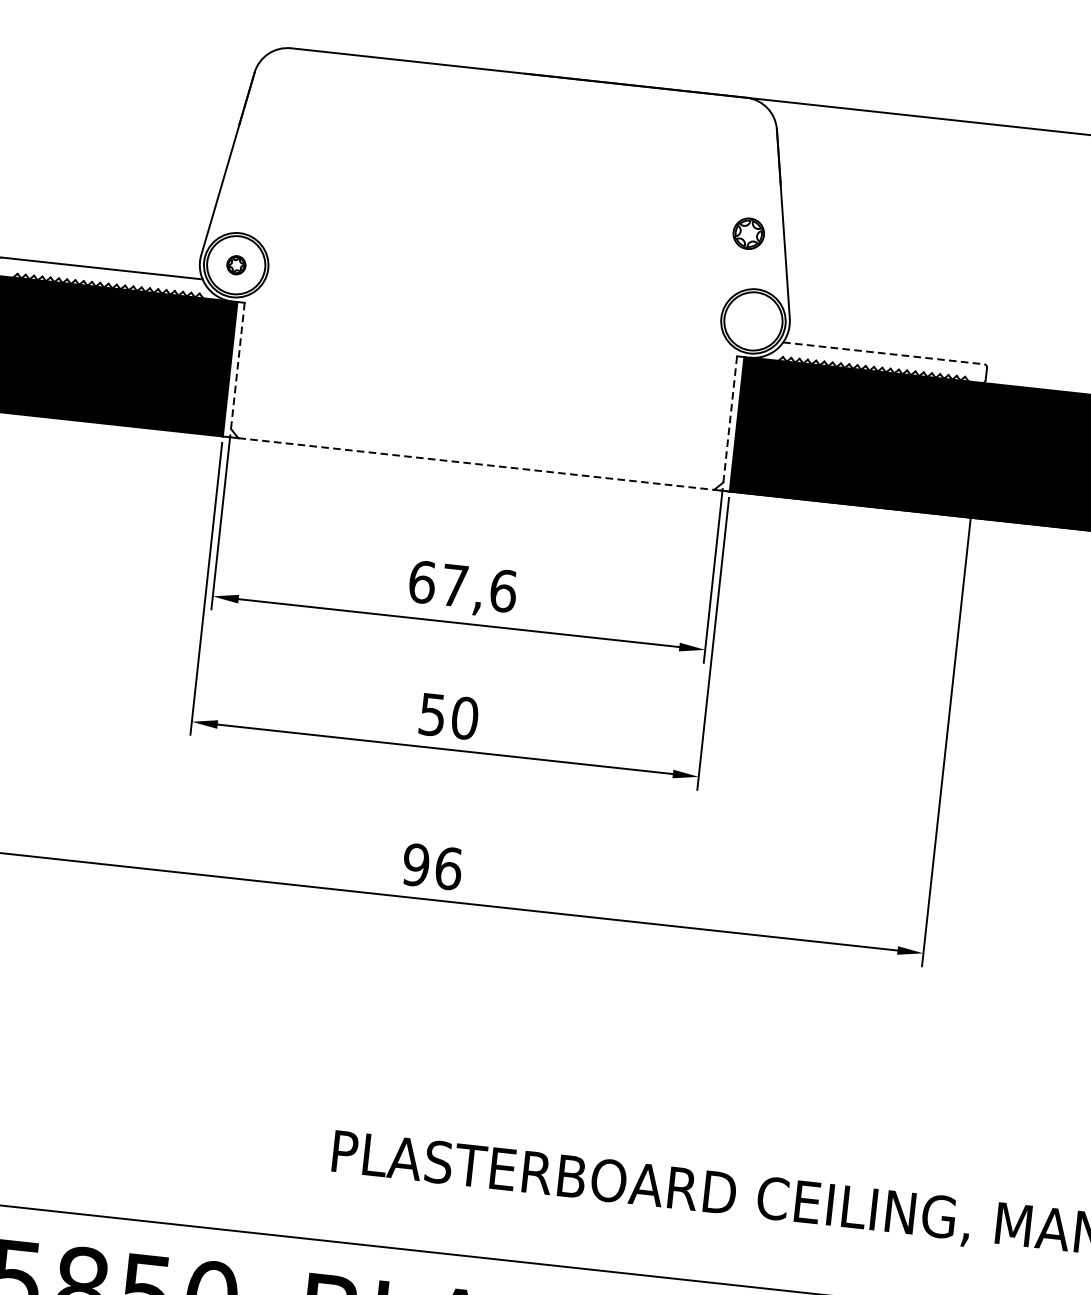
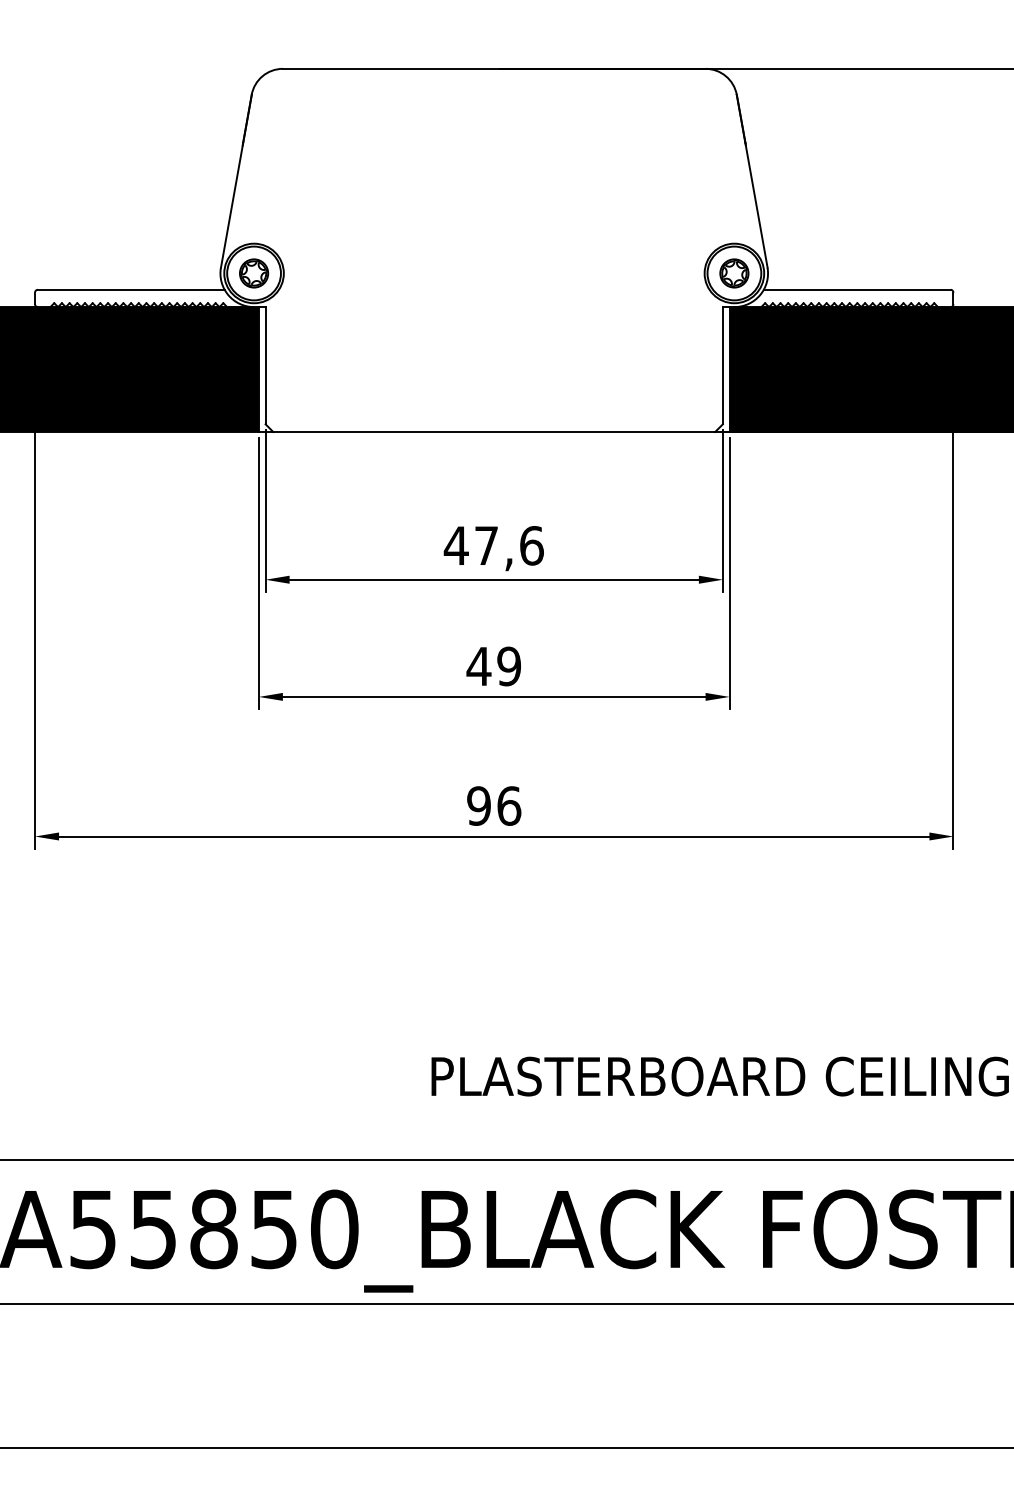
part: (748, 233) -> (734, 273), moved
part: (236, 265) -> (254, 273), size x1.67
line: (884, 353) -> (857, 289), dashed -> solid
line: (237, 365) -> (265, 365), dashed -> solid
line: (729, 419) -> (722, 365), dashed -> solid
line: (476, 463) -> (494, 431), dashed -> solid
text: (421, 581) -> (455, 545), 67,6 -> 47,6
text: (448, 716) -> (493, 666), 50 -> 49

